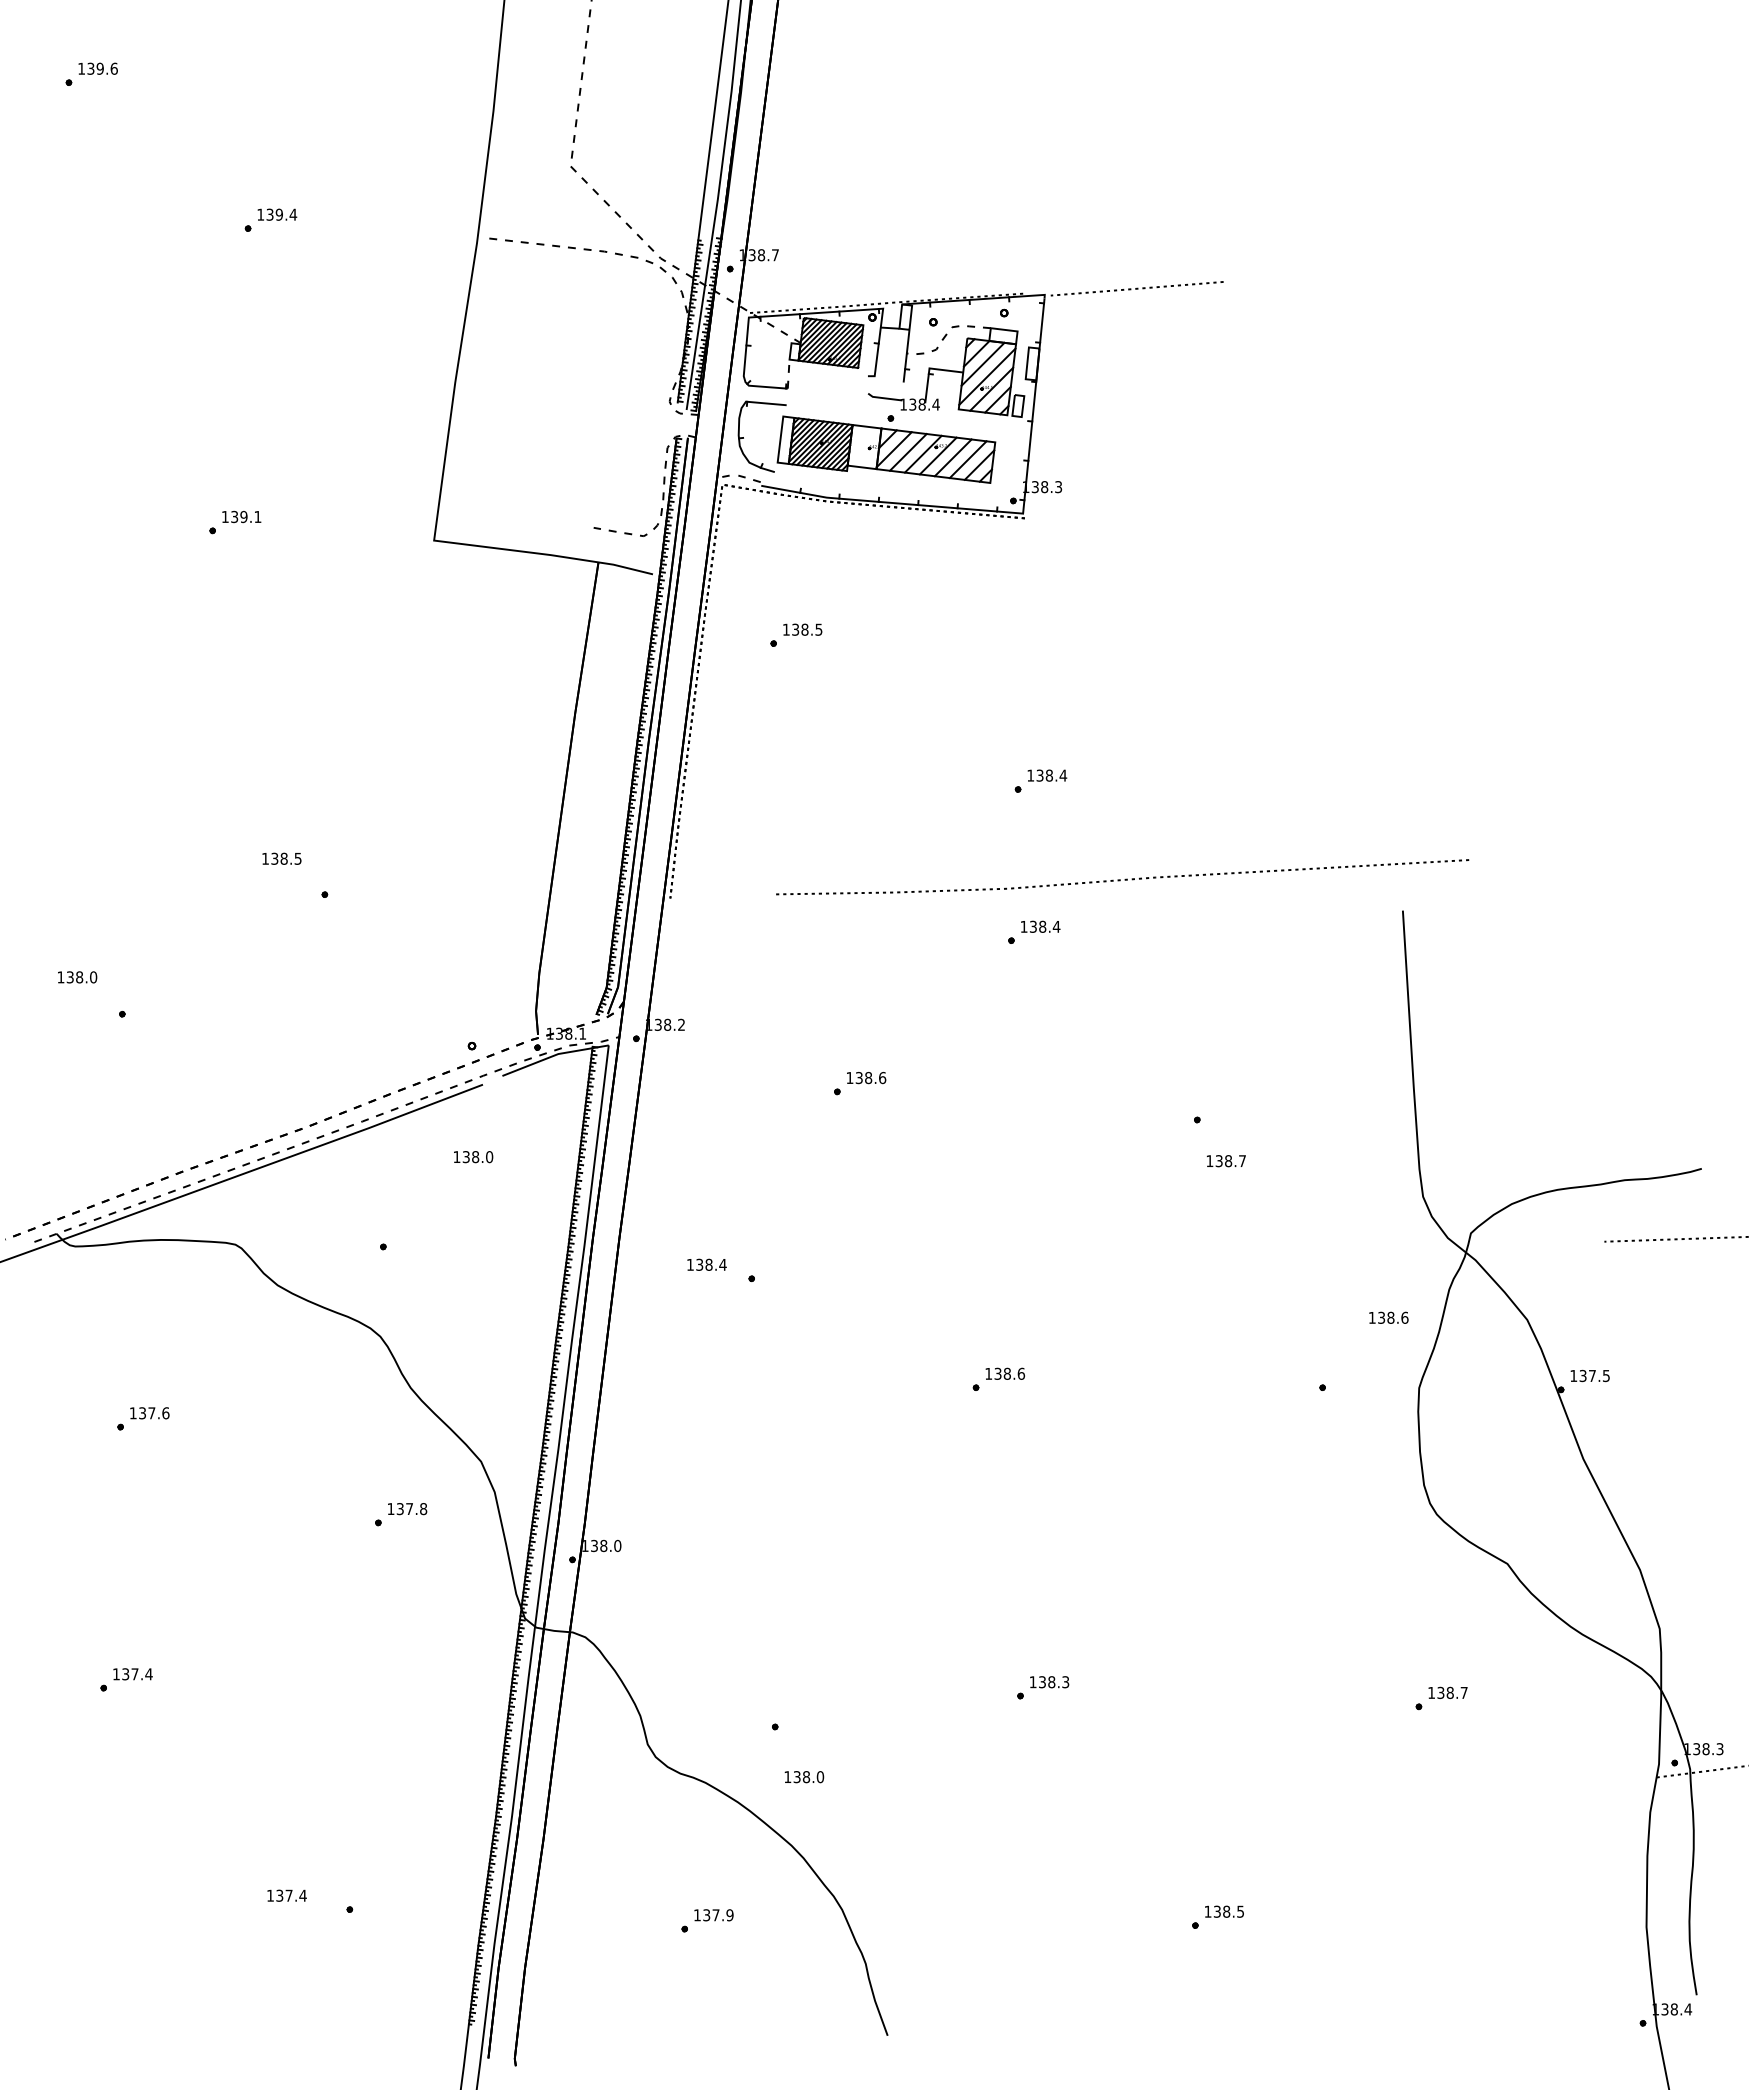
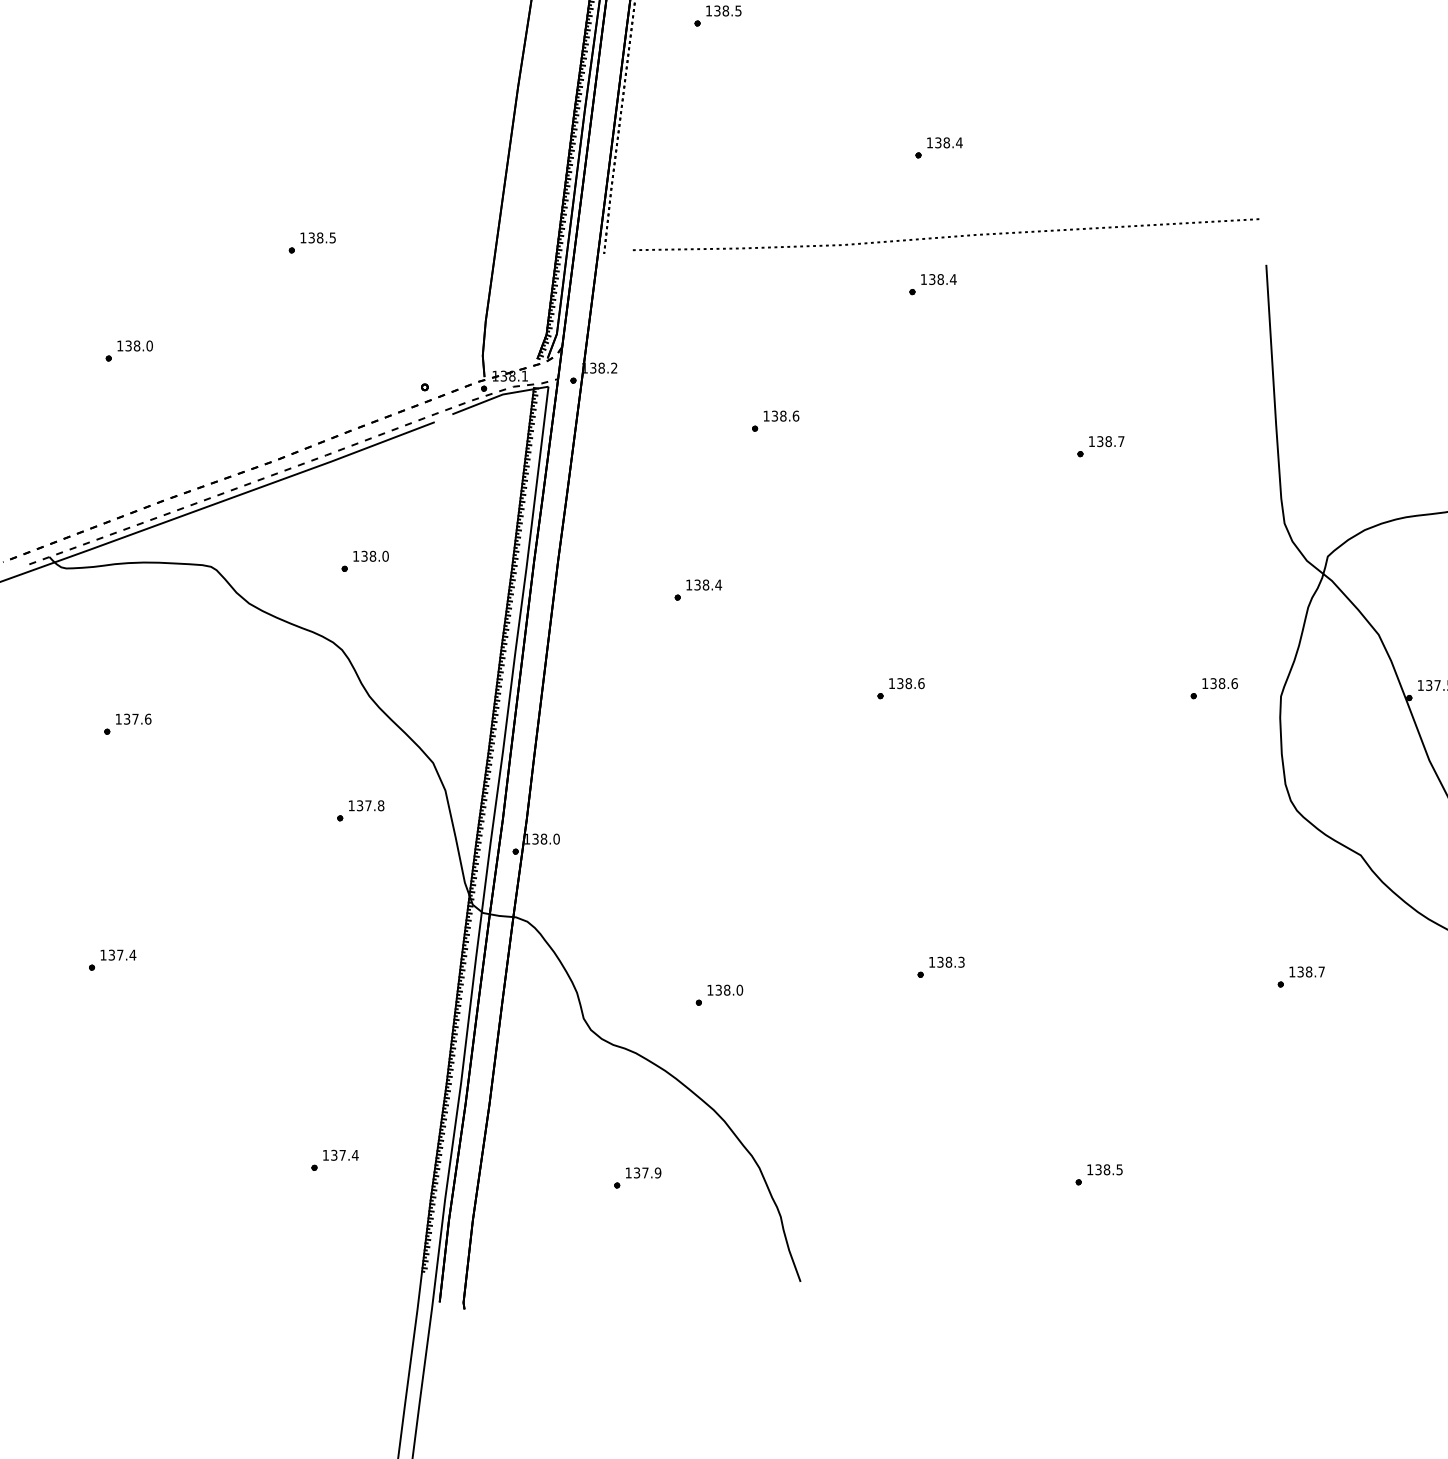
text: (281, 858) -> (317, 237), moved
line: (1120, 879) -> (944, 236), moved
text: (77, 977) -> (135, 346), moved
text: (473, 1157) -> (371, 556), moved
text: (1226, 1161) -> (1106, 441), moved
text: (706, 1264) -> (703, 584), moved
text: (1388, 1317) -> (1219, 683), moved
text: (804, 1777) -> (725, 990), moved
text: (286, 1895) -> (340, 1155), moved

